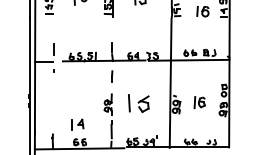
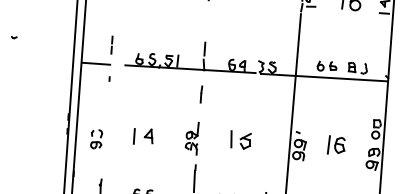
part: (139, 103) -> (241, 140), size x0.62
part: (47, 109) -> (95, 139), added
part: (77, 124) -> (143, 136), moved

